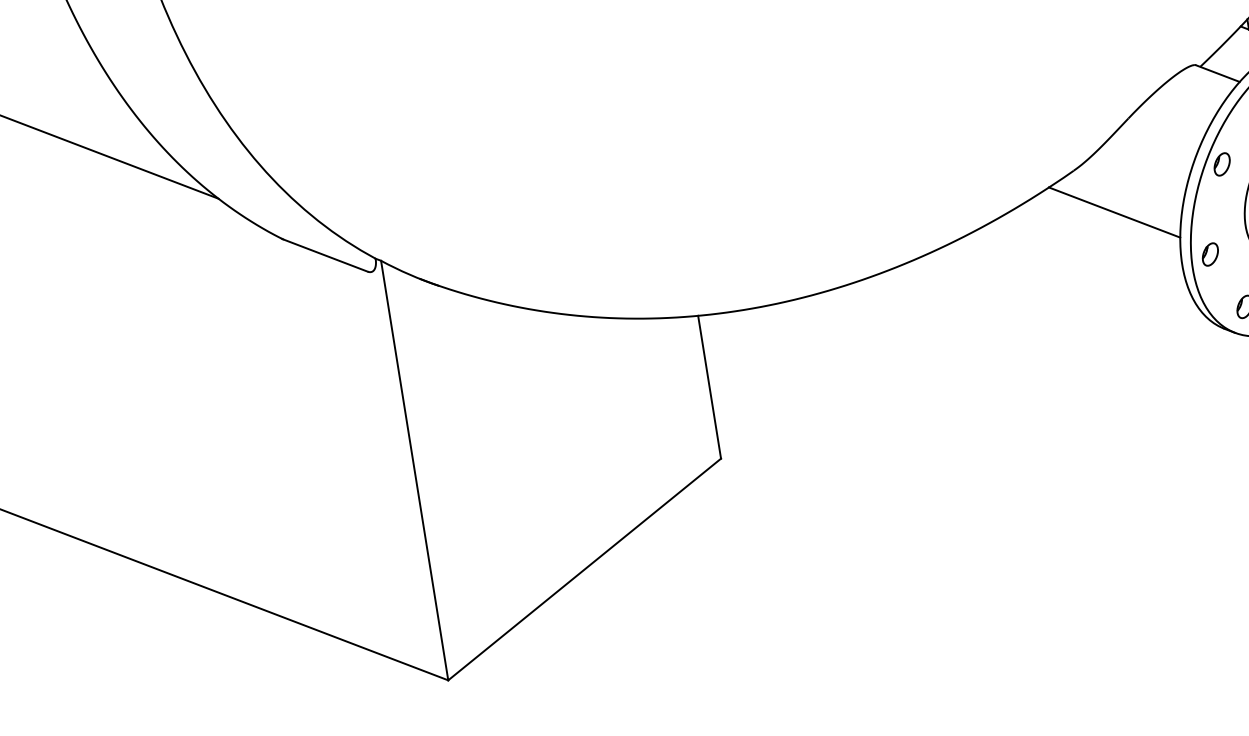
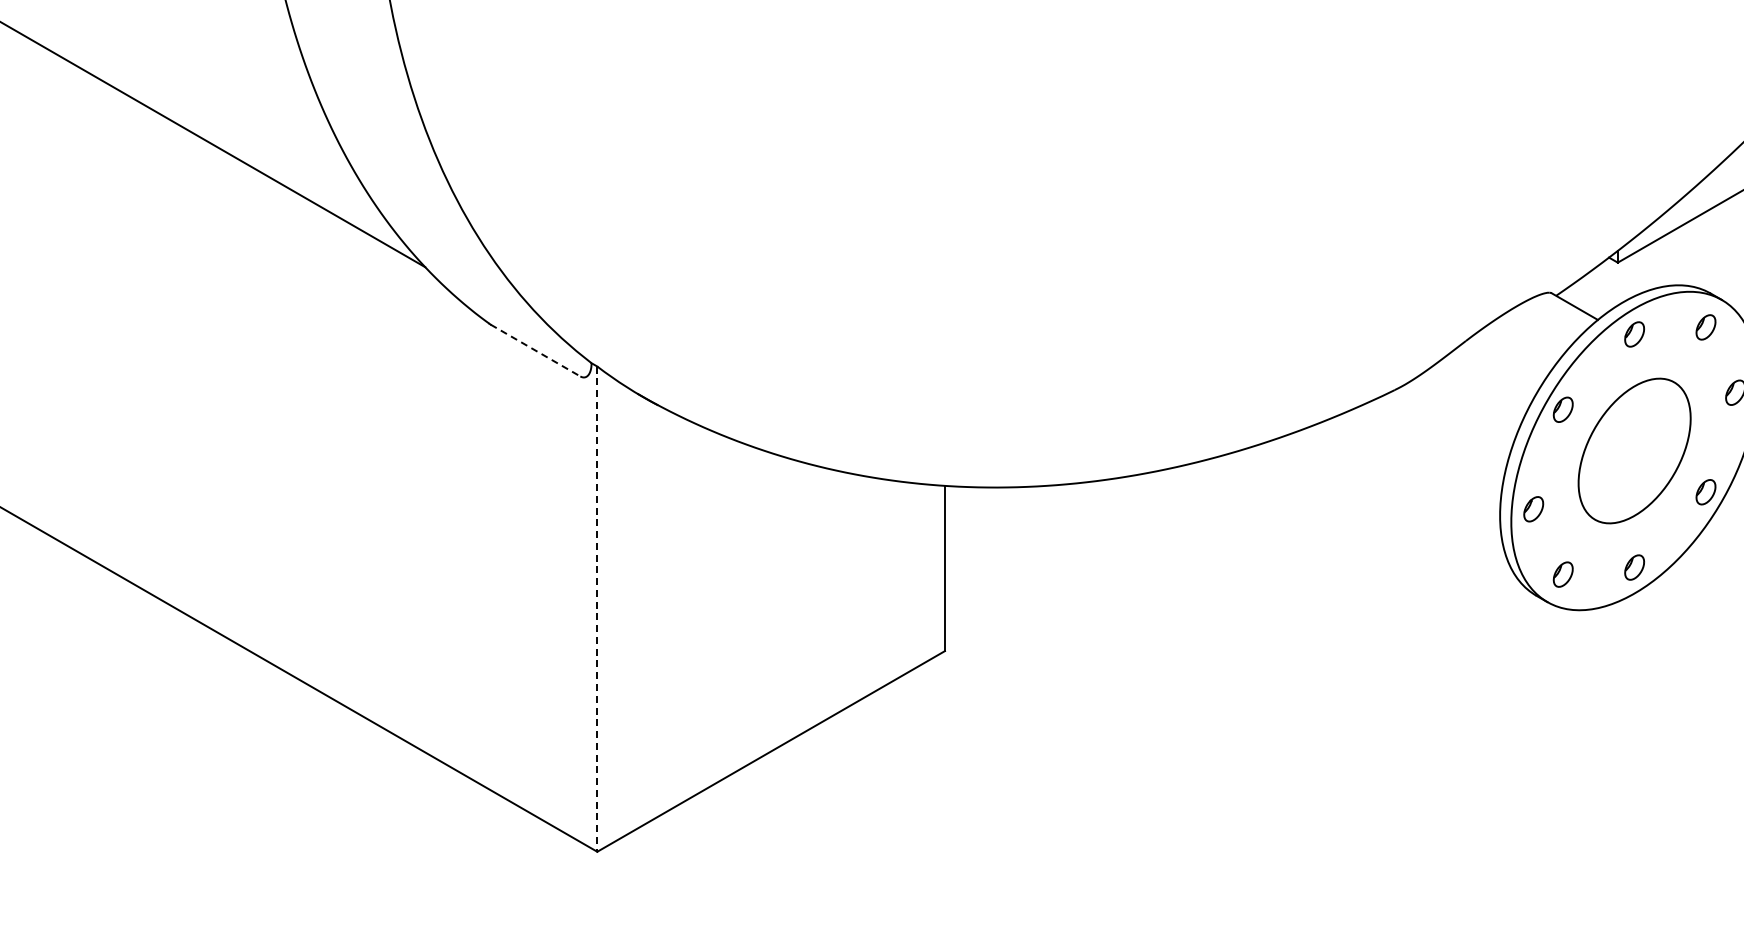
line: (1113, 212) -> (1432, 444), removed
line: (325, 255) -> (535, 350), solid -> dashed
line: (414, 470) -> (597, 609), solid -> dashed

